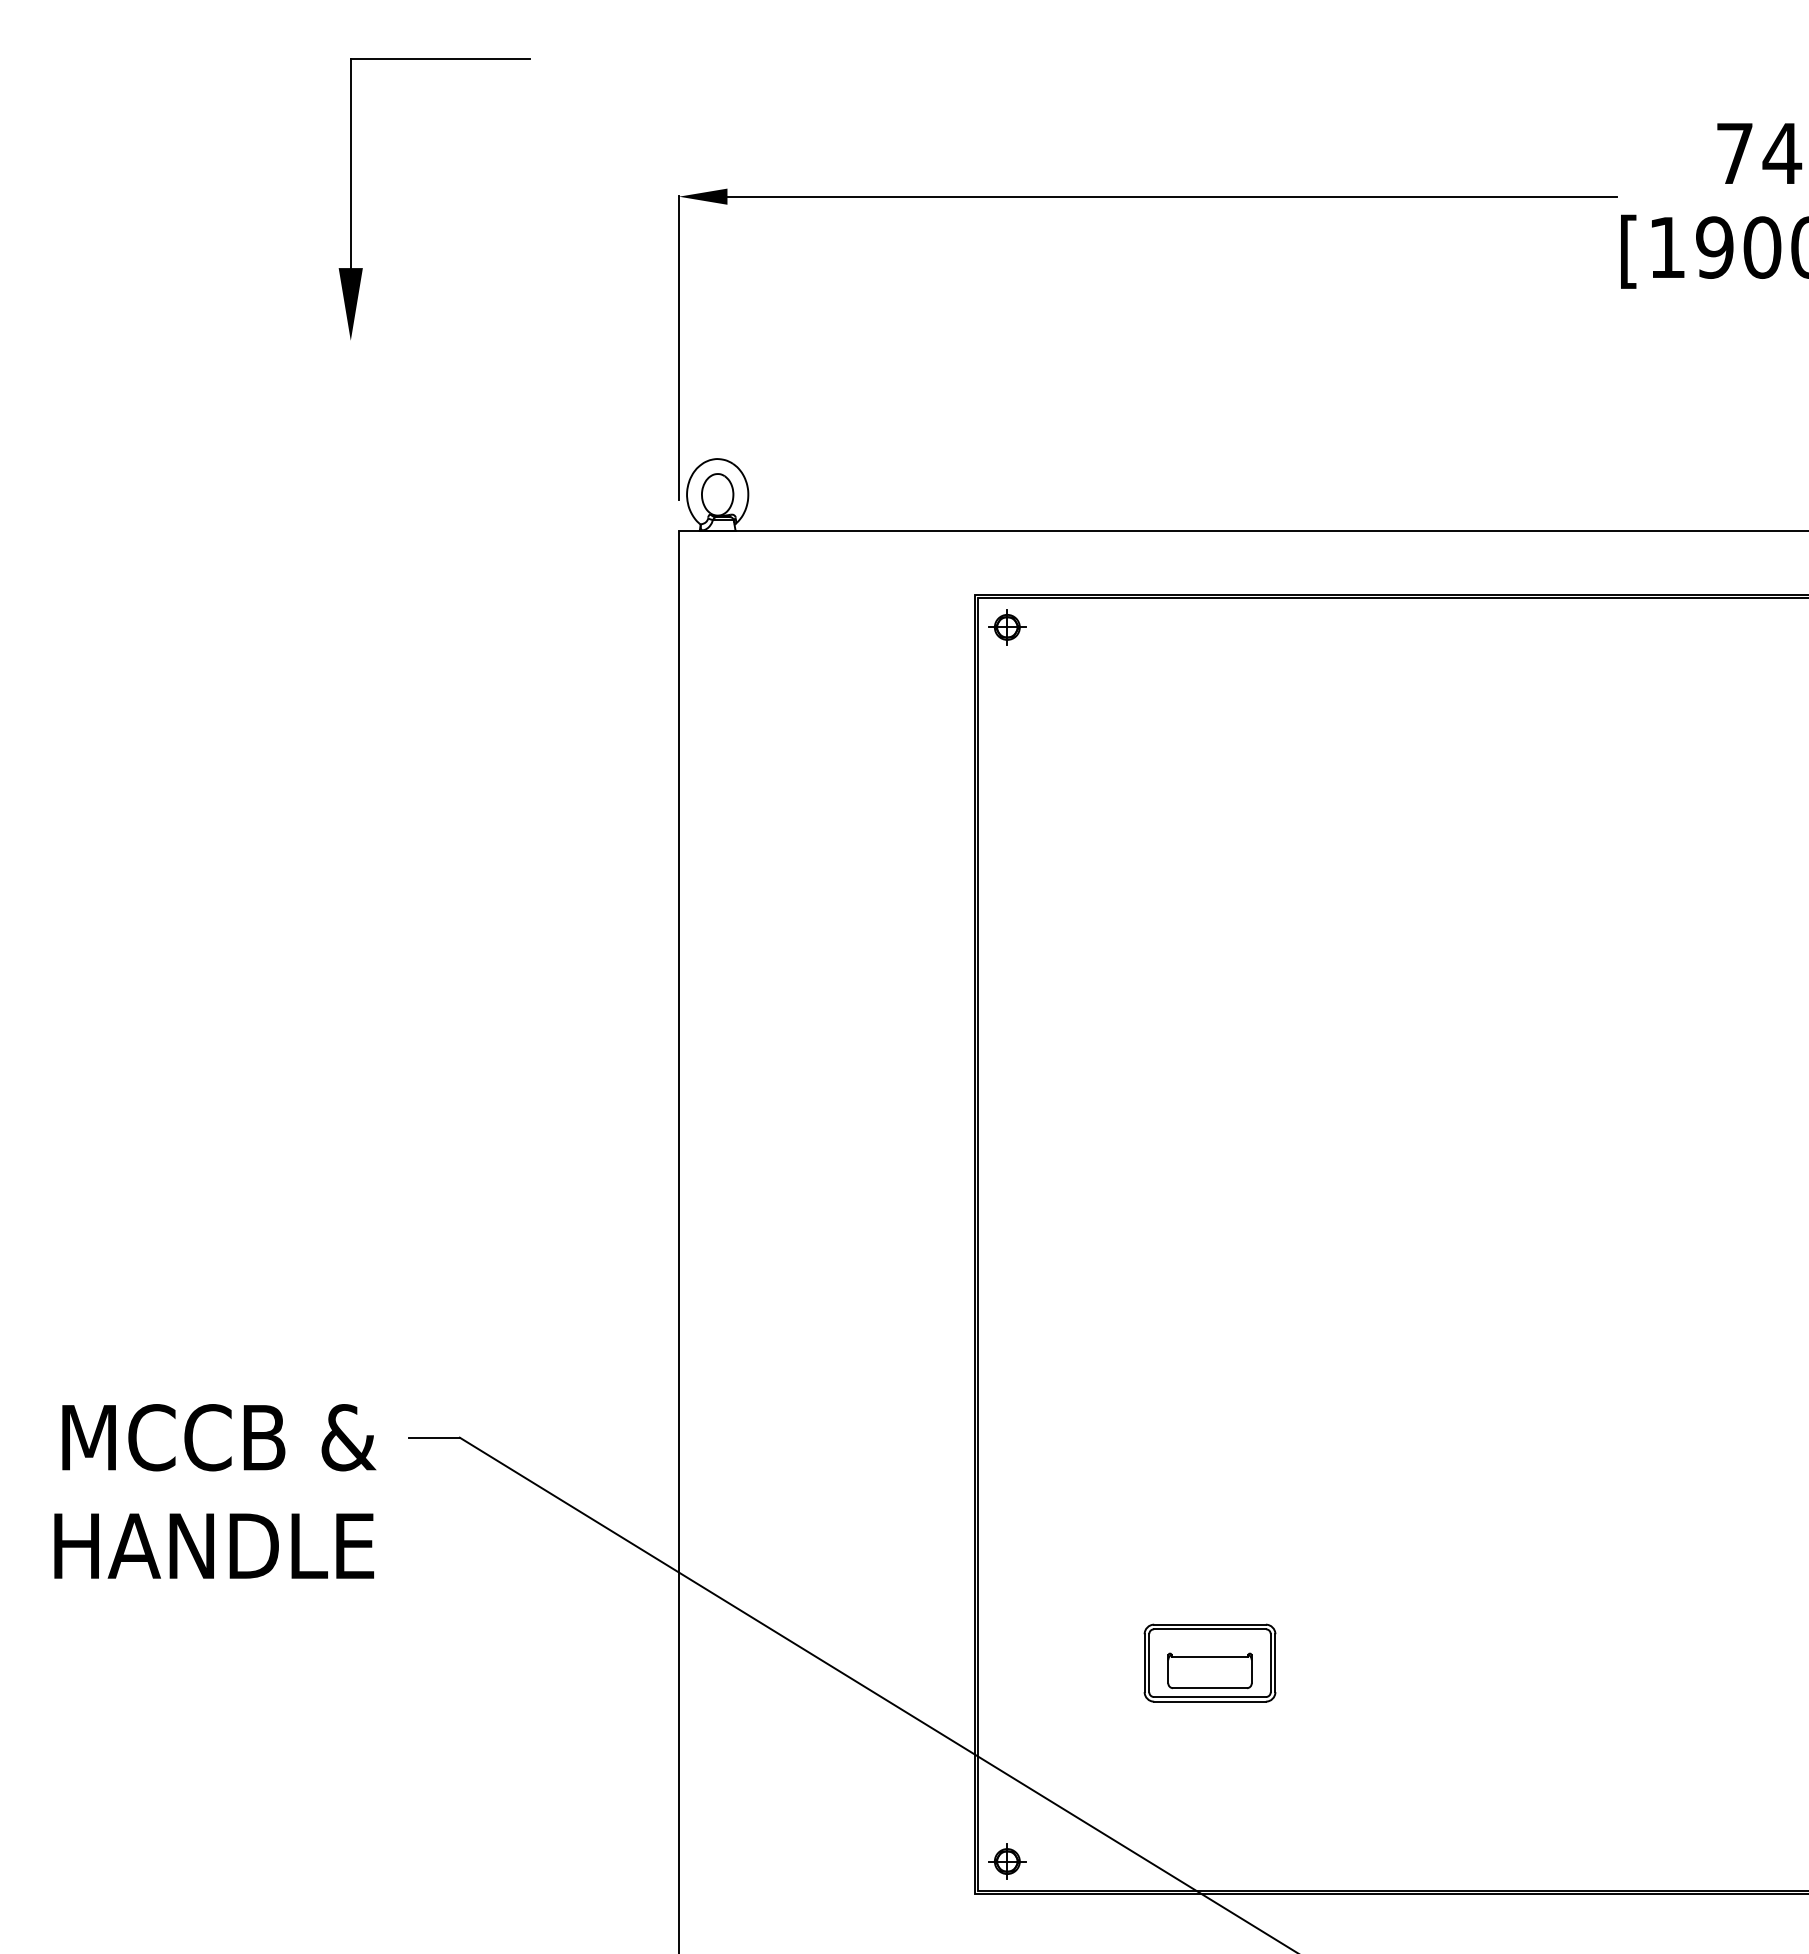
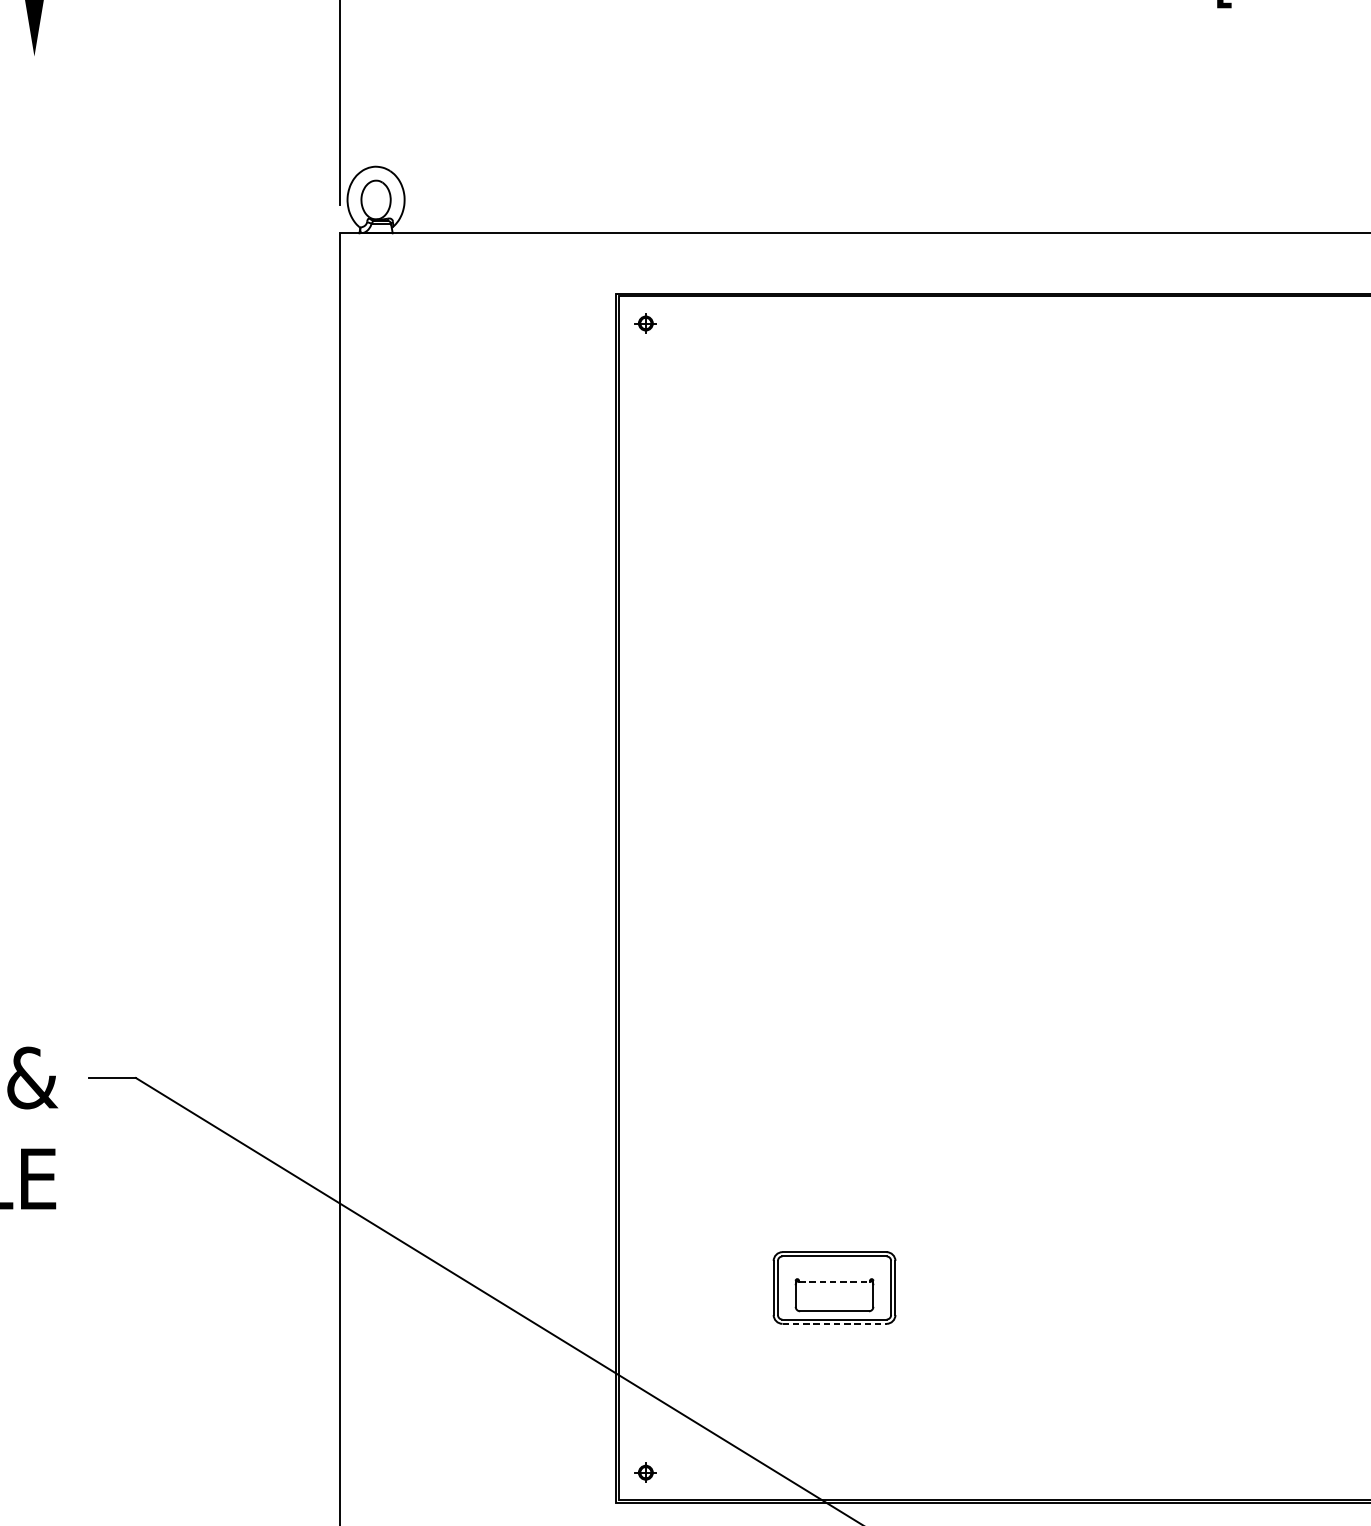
part: (1007, 627) -> (645, 323), size x0.6
line: (1210, 1657) -> (834, 1282), solid -> dashed
line: (1210, 1701) -> (834, 1323), solid -> dashed
part: (1007, 1861) -> (645, 1472), size x0.6

